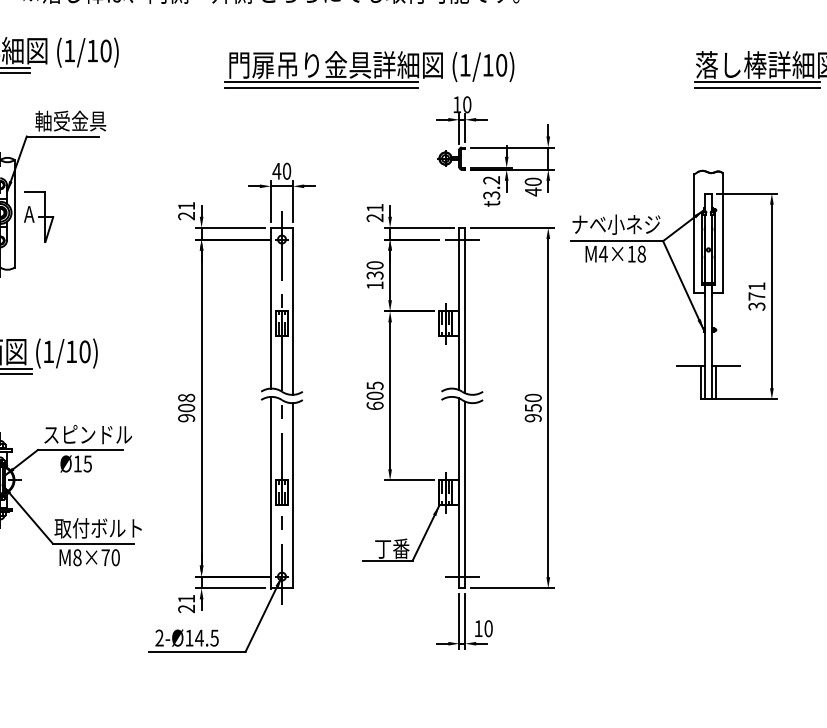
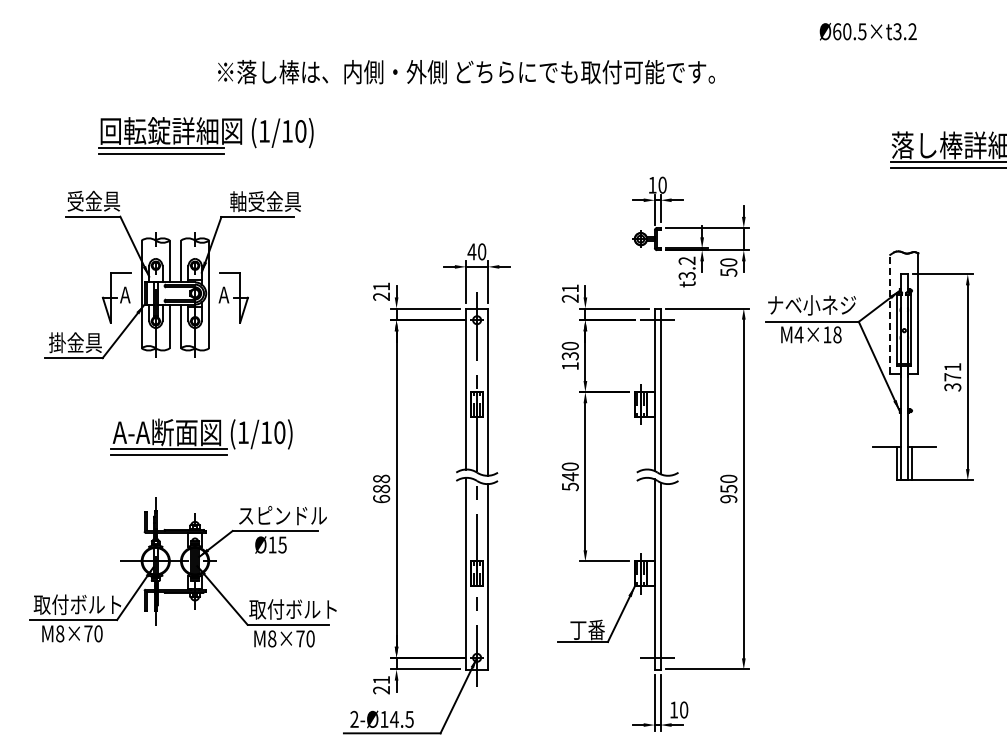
part: (369, 69) -> (564, 149), removed
text: (532, 191) -> (728, 272), 40 -> 50
line: (694, 233) -> (890, 314), solid -> dashed
text: (374, 395) -> (569, 476), 605 -> 540
text: (186, 412) -> (381, 493), 908 -> 688

